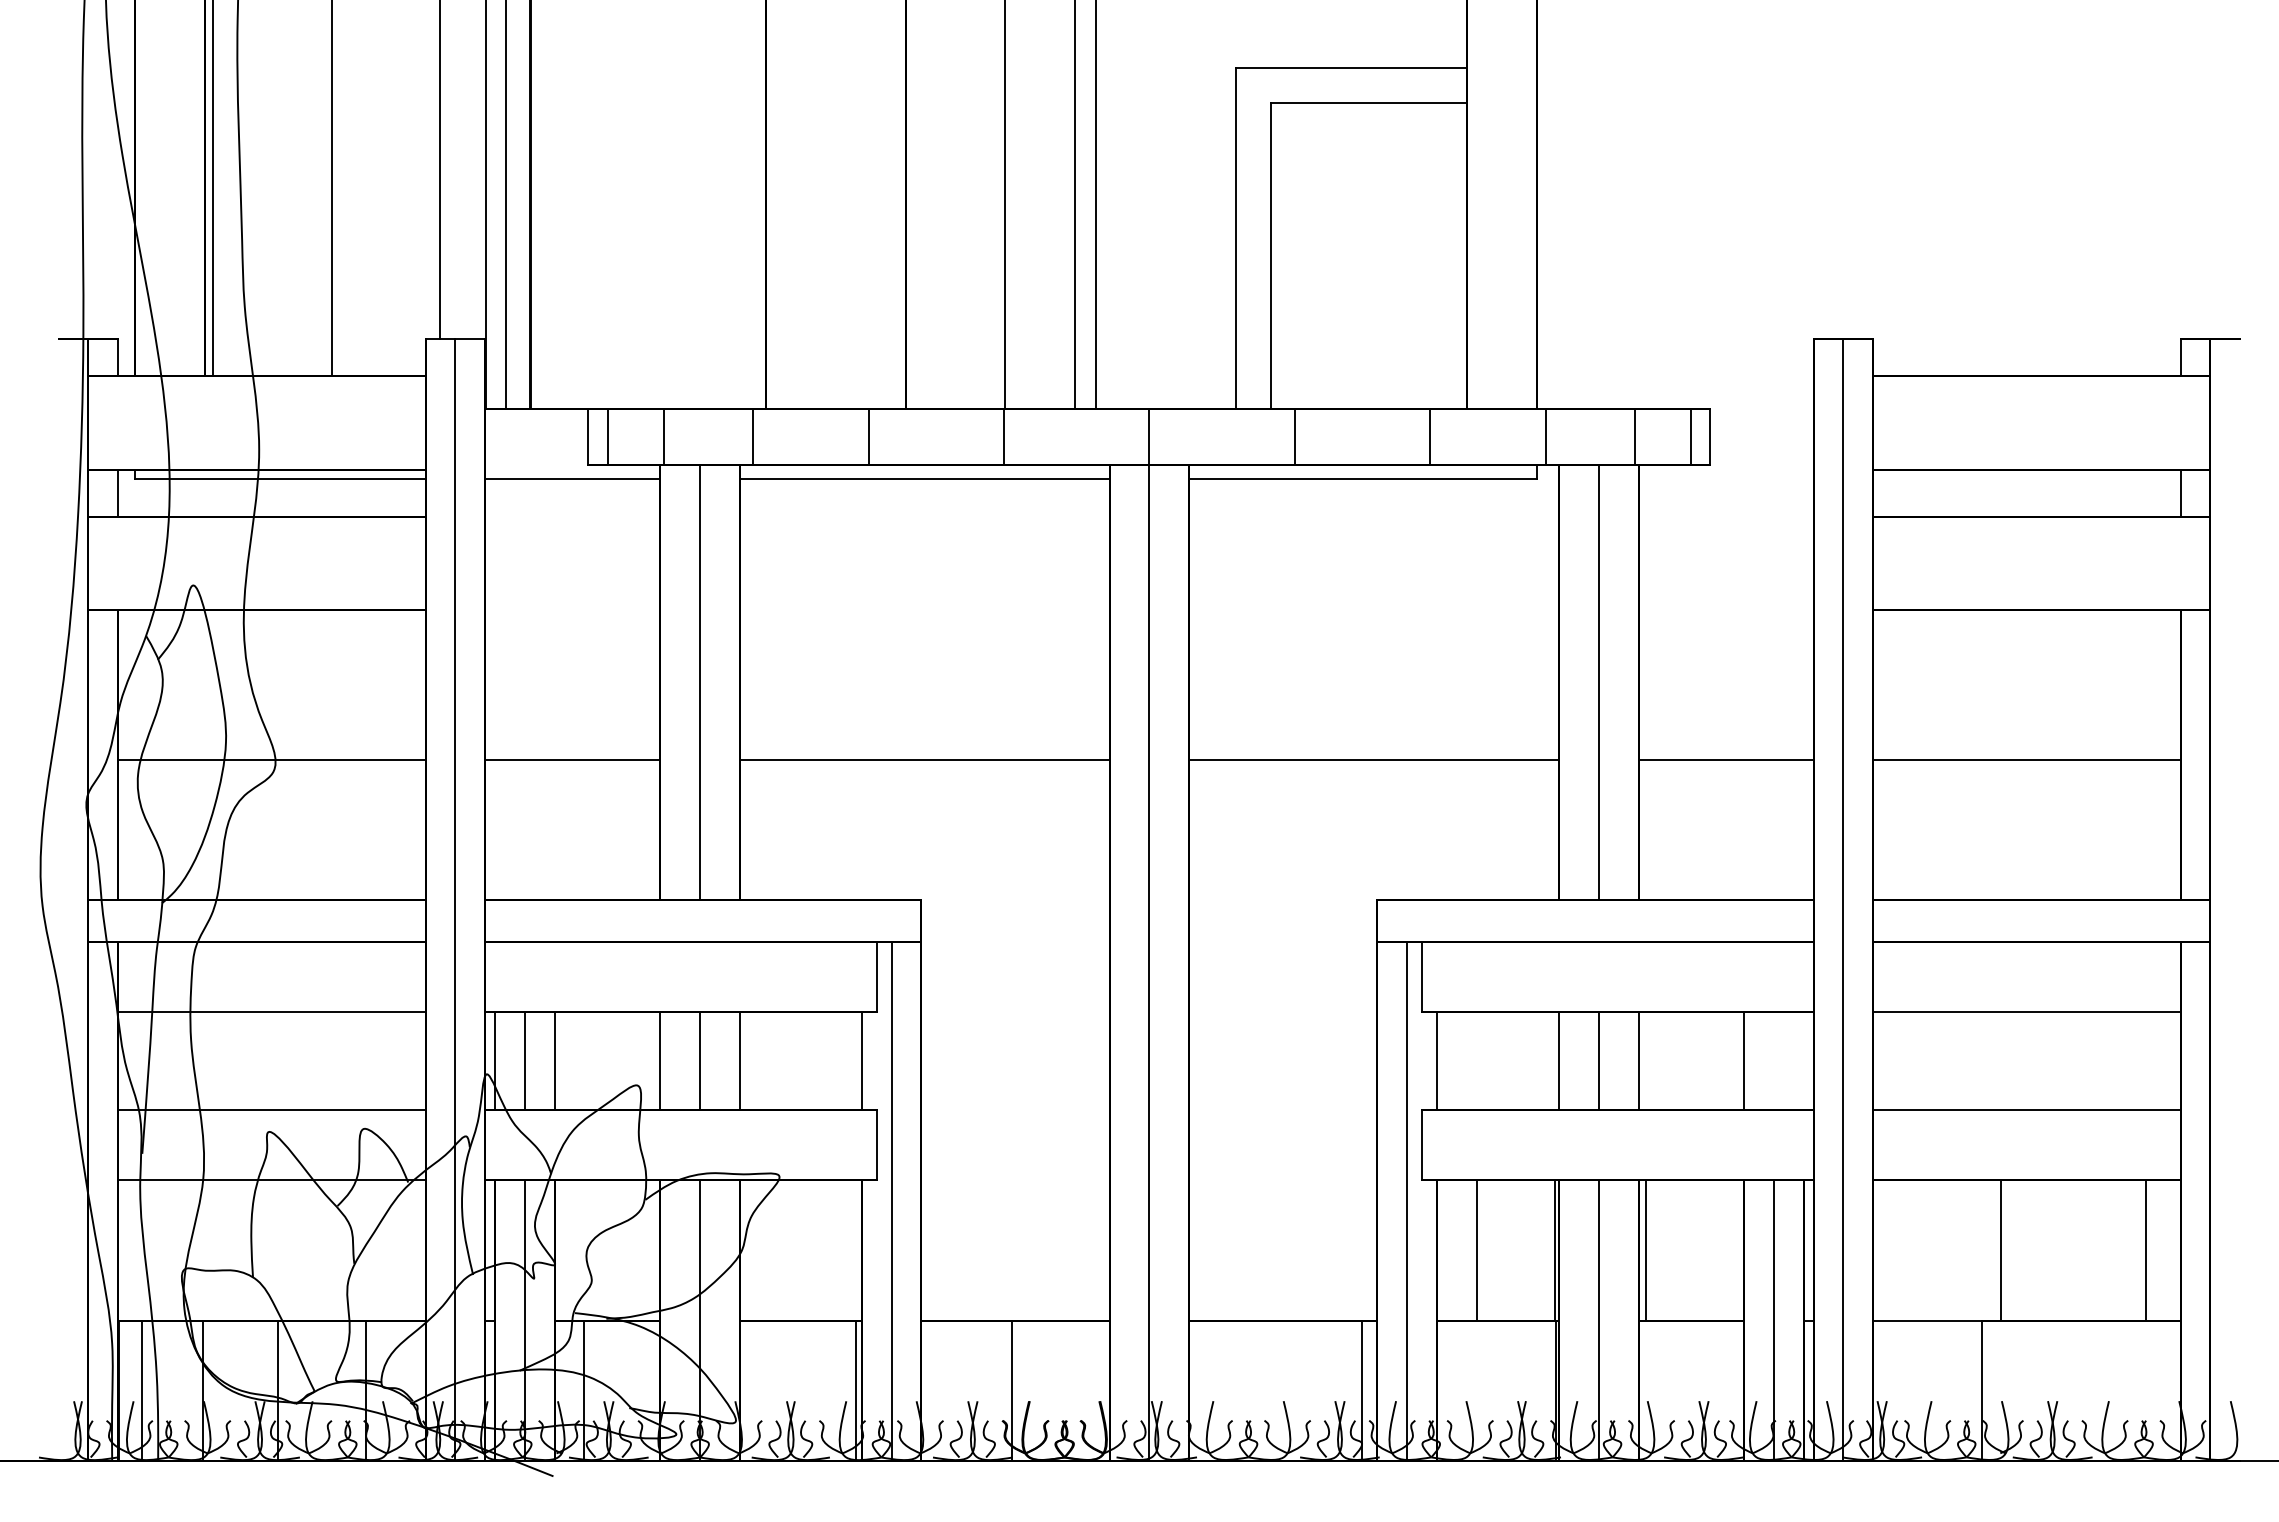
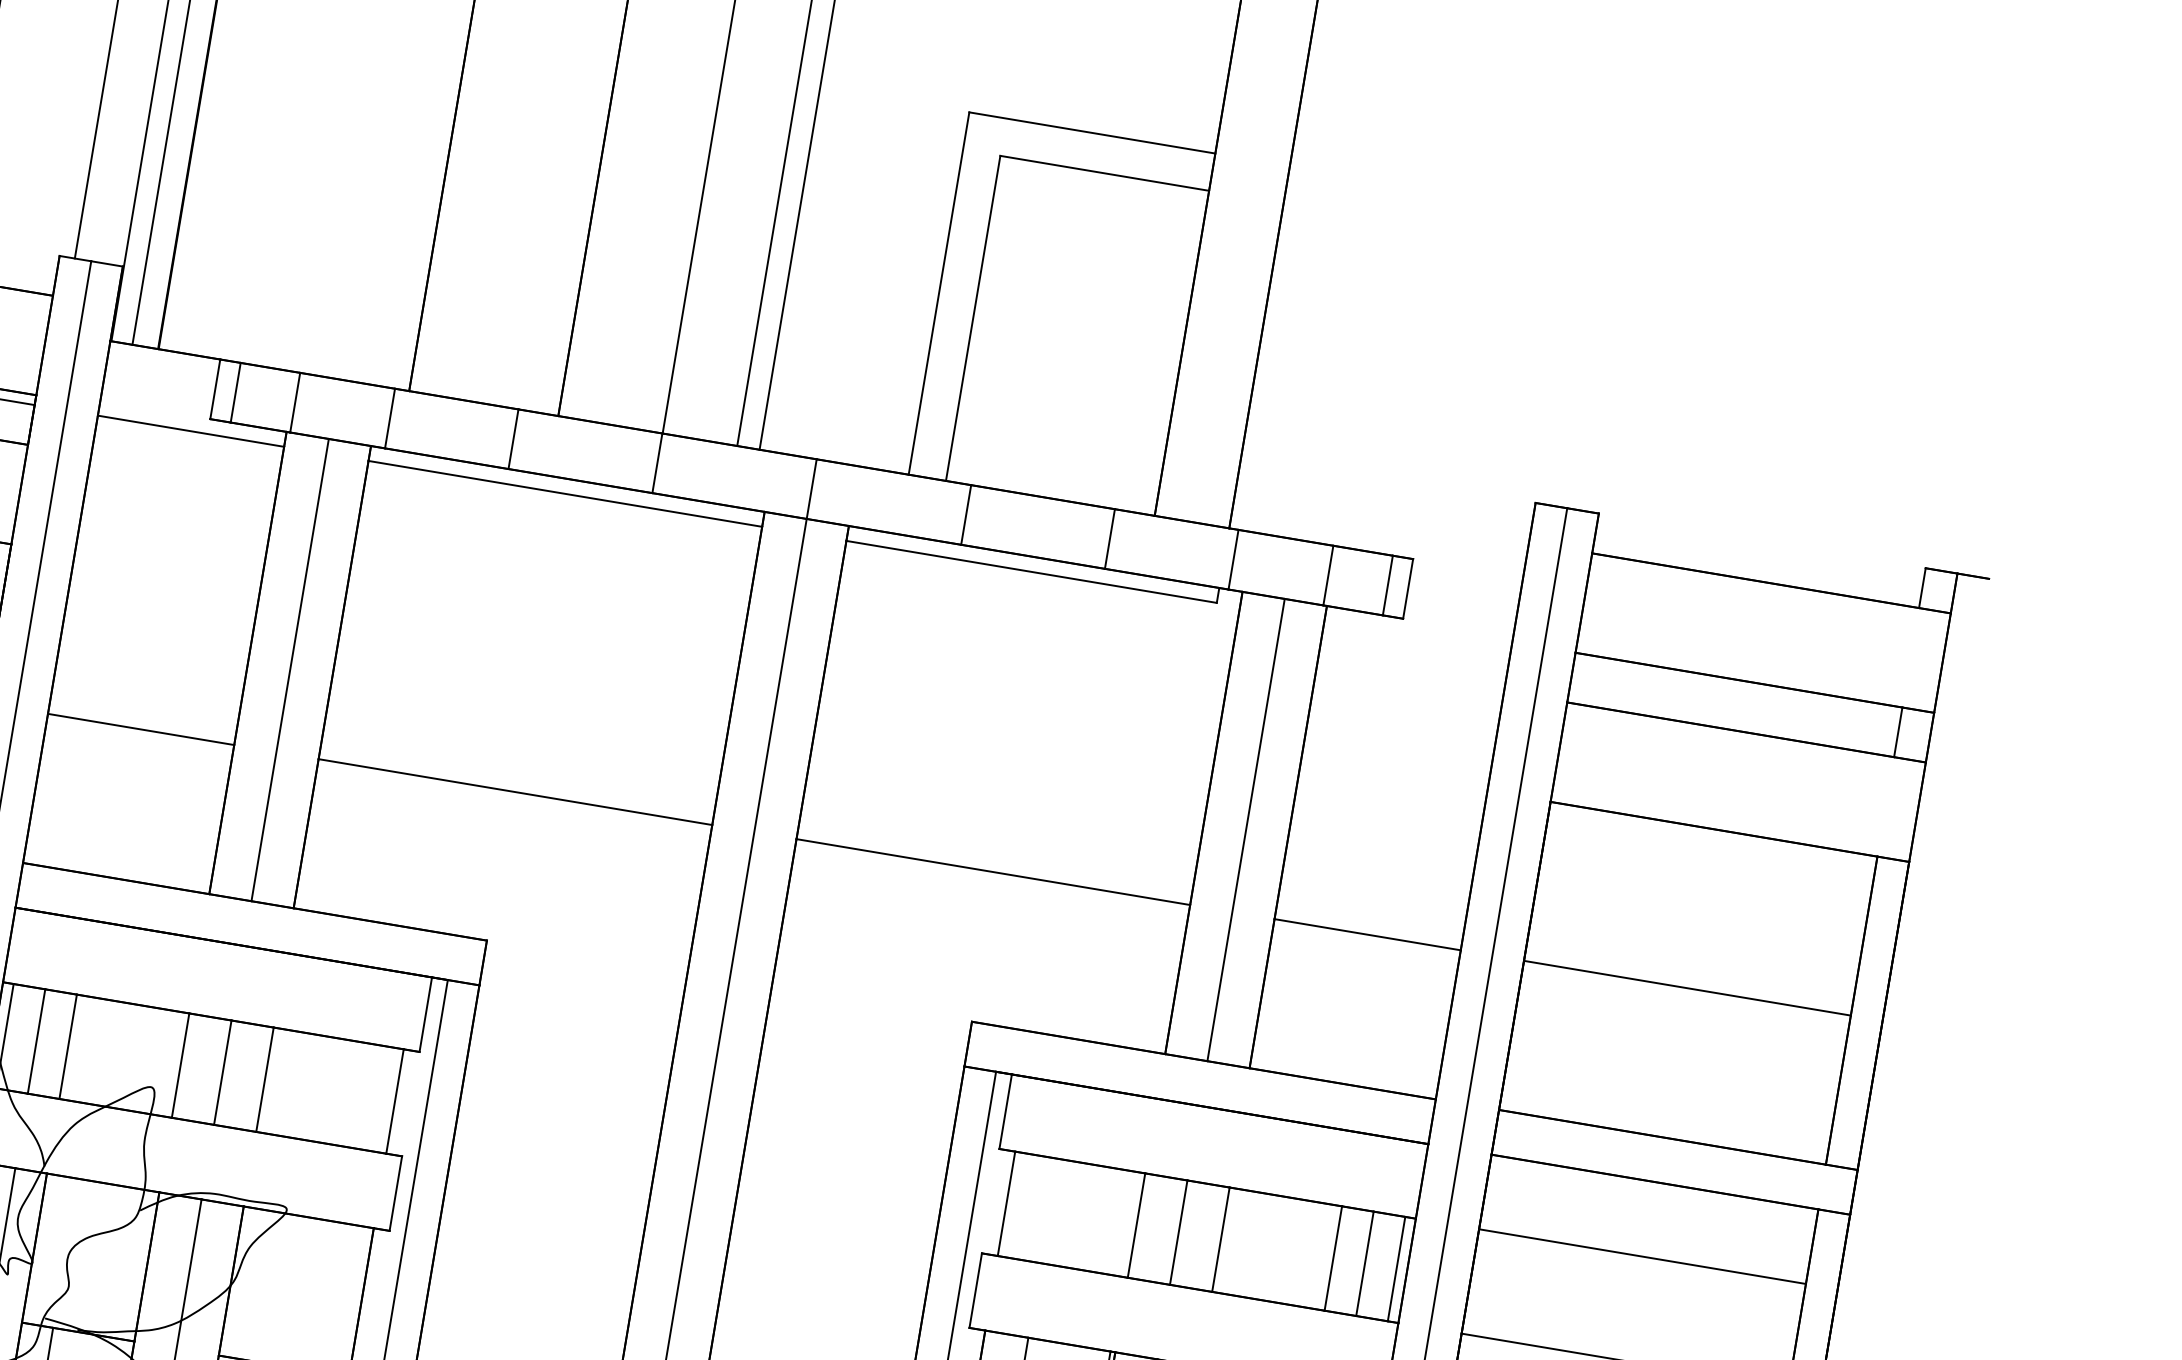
line: (1774, 1061) -> (1365, 1264), added
line: (1803, 1061) -> (1396, 1269), added

